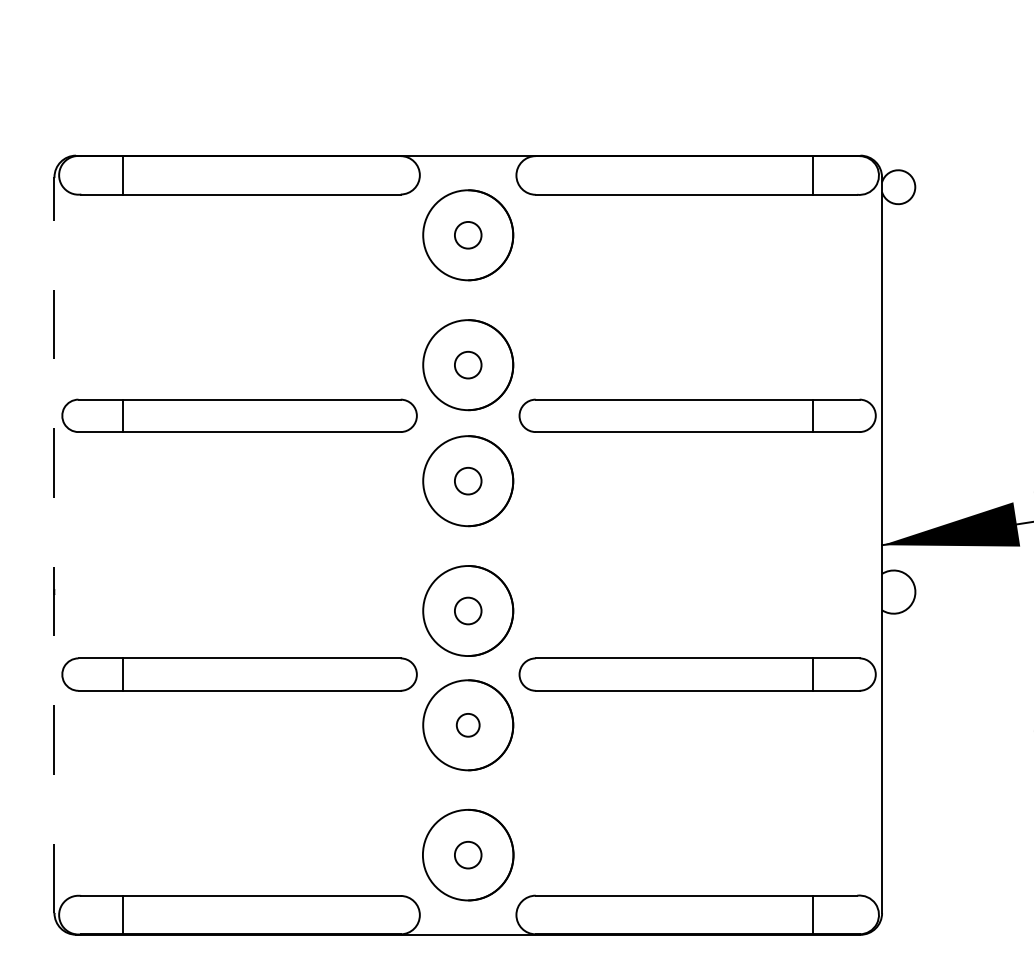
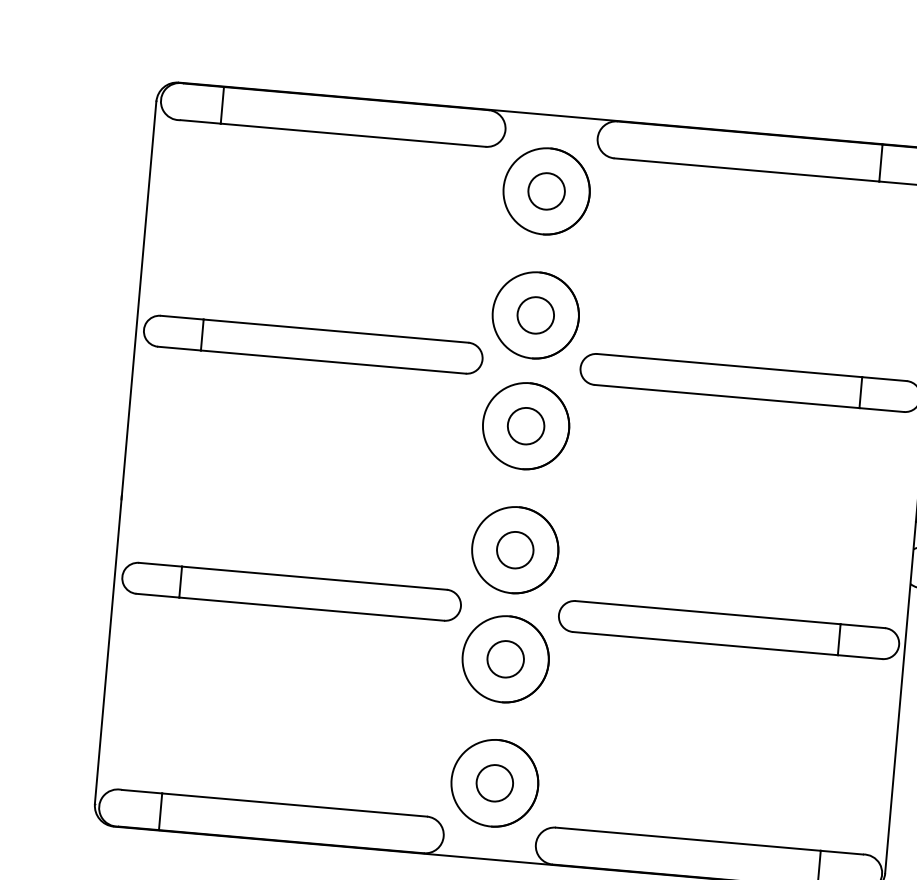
circle: (468, 235) -> (546, 191), size x1.43
circle: (468, 365) -> (536, 315), size x1.43
circle: (468, 481) -> (526, 426), size x1.43
line: (54, 545) -> (125, 453), dashed -> solid
circle: (468, 610) -> (515, 549), size x1.43
circle: (468, 725) -> (505, 659), size x1.67
circle: (468, 855) -> (495, 783), size x1.43

